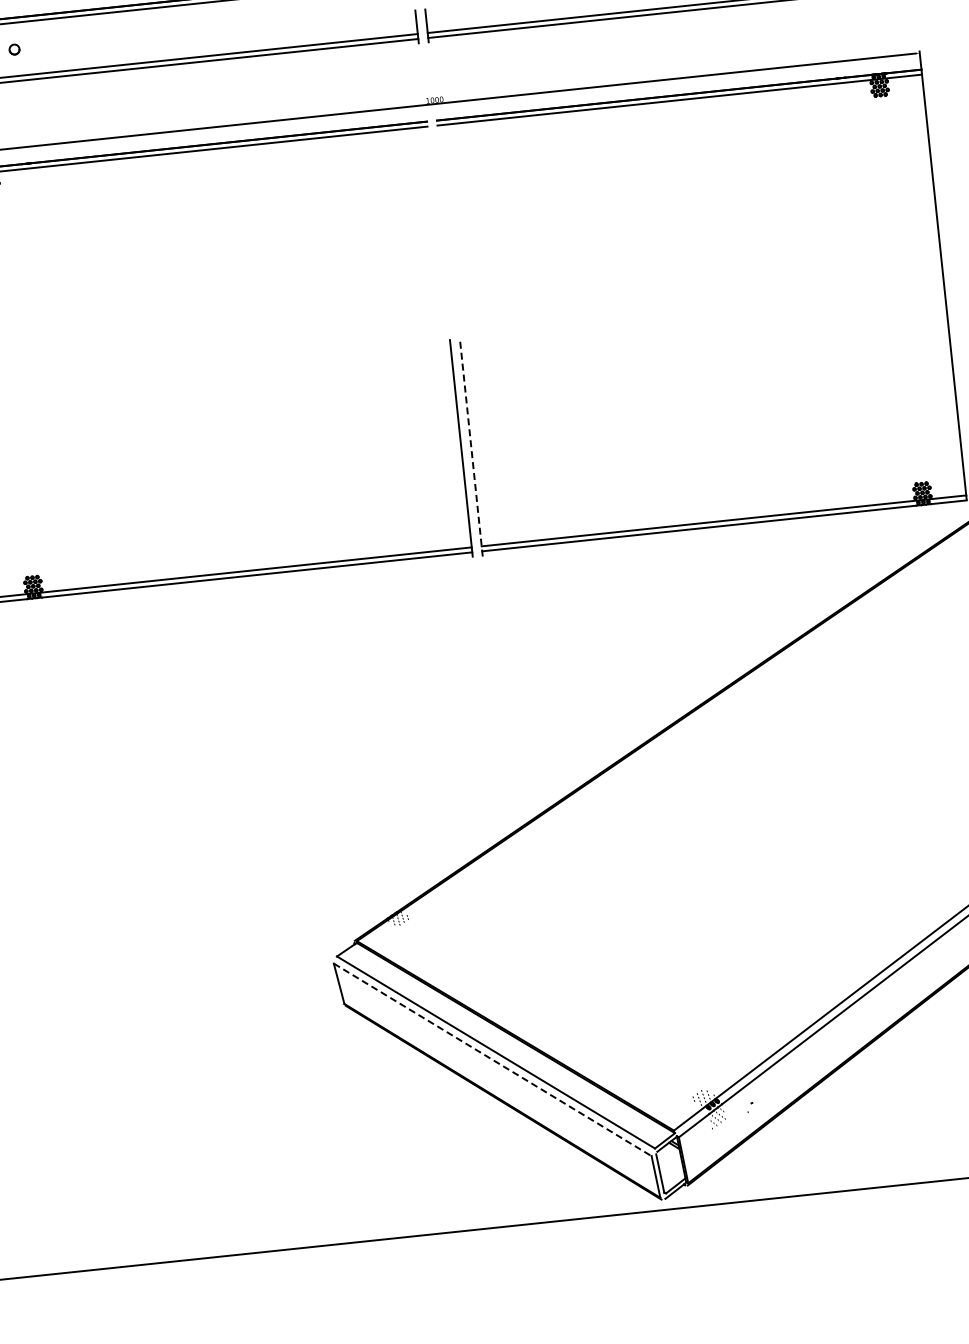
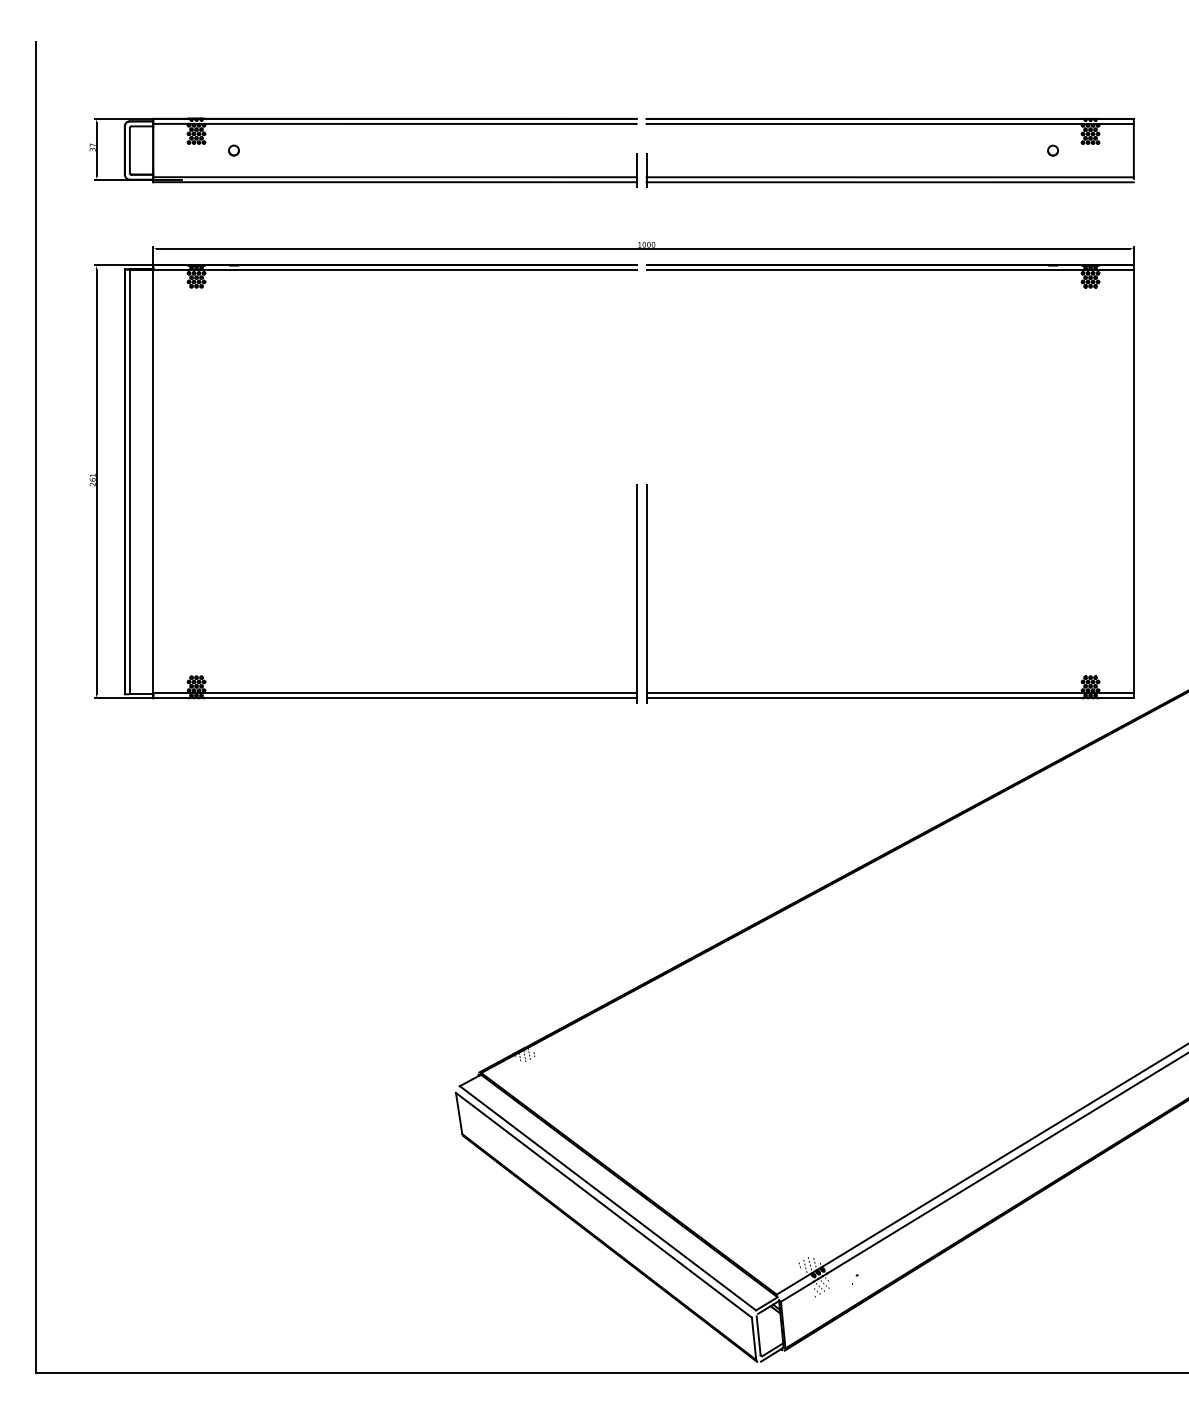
line: (471, 446) -> (646, 593), dashed -> solid
line: (492, 1060) -> (603, 1205), dashed -> solid

